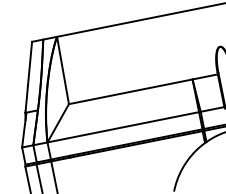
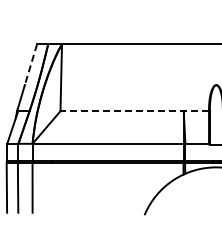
line: (29, 64) -> (30, 65), solid -> dashed
line: (143, 89) -> (134, 111), solid -> dashed

